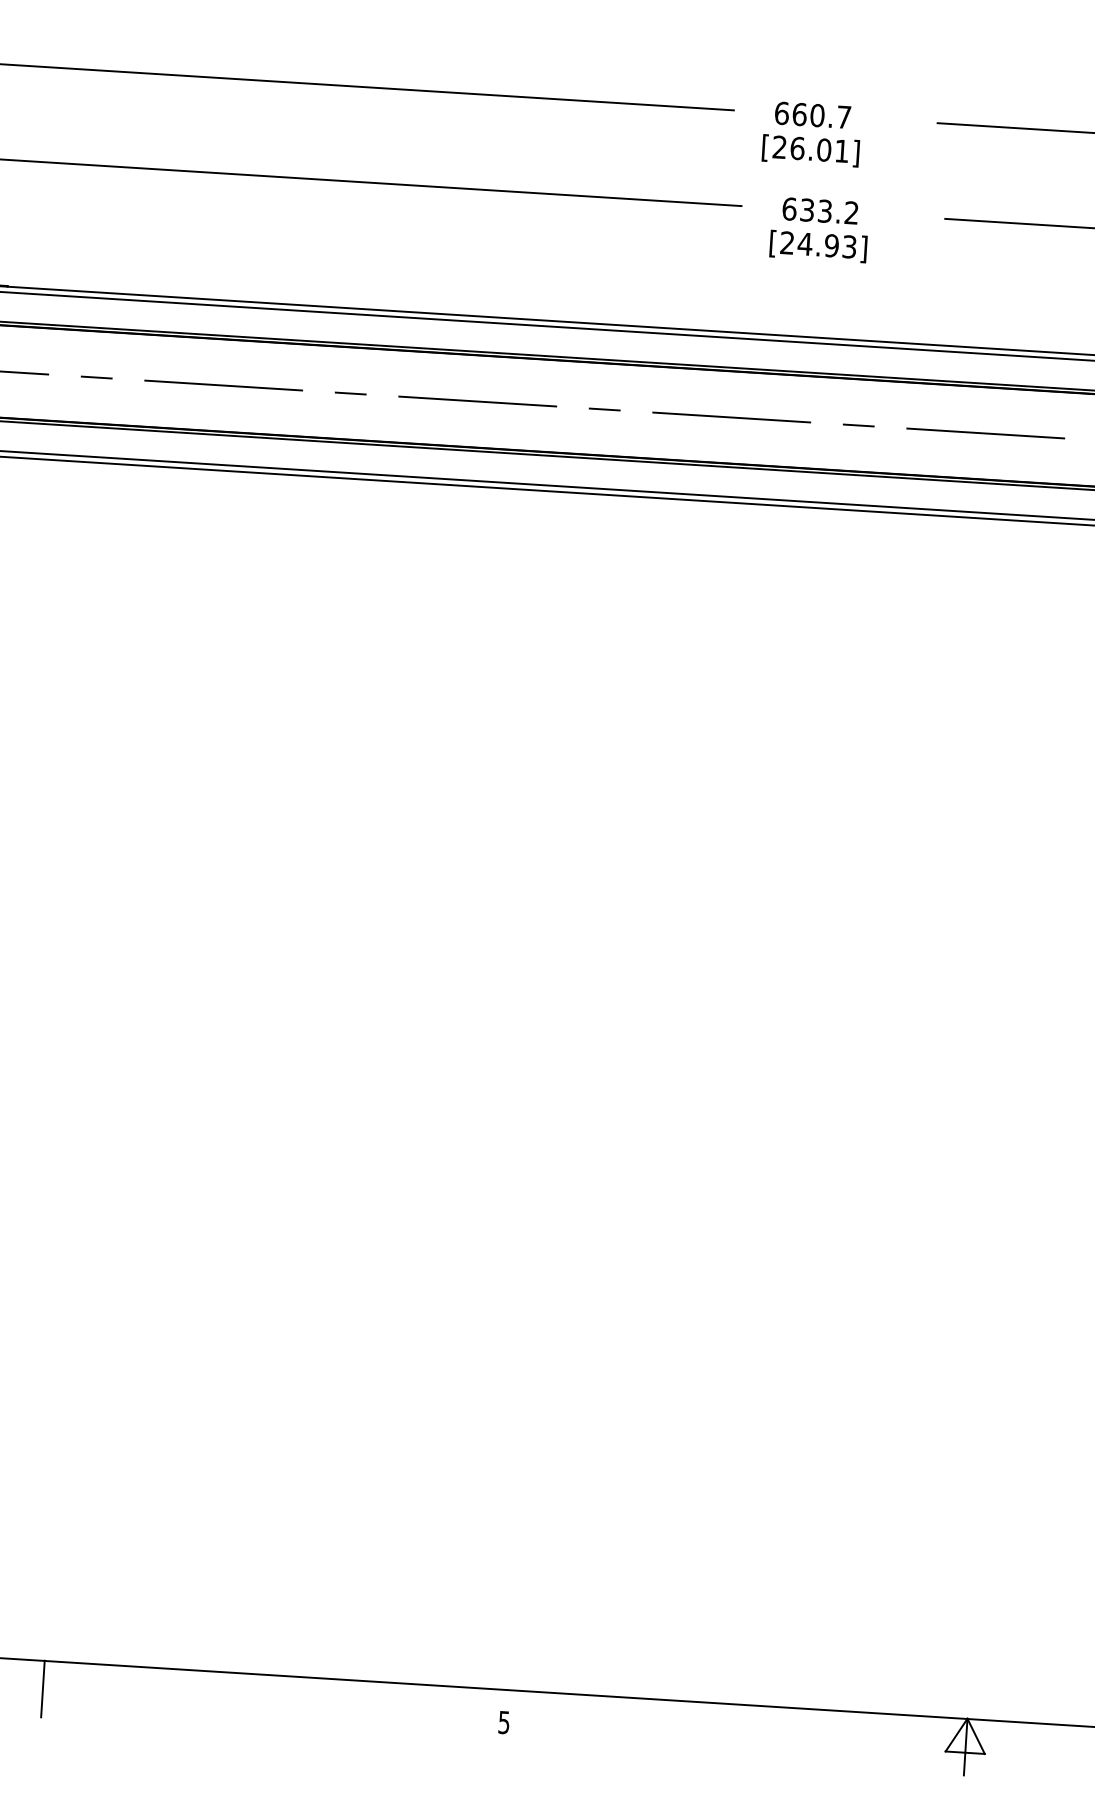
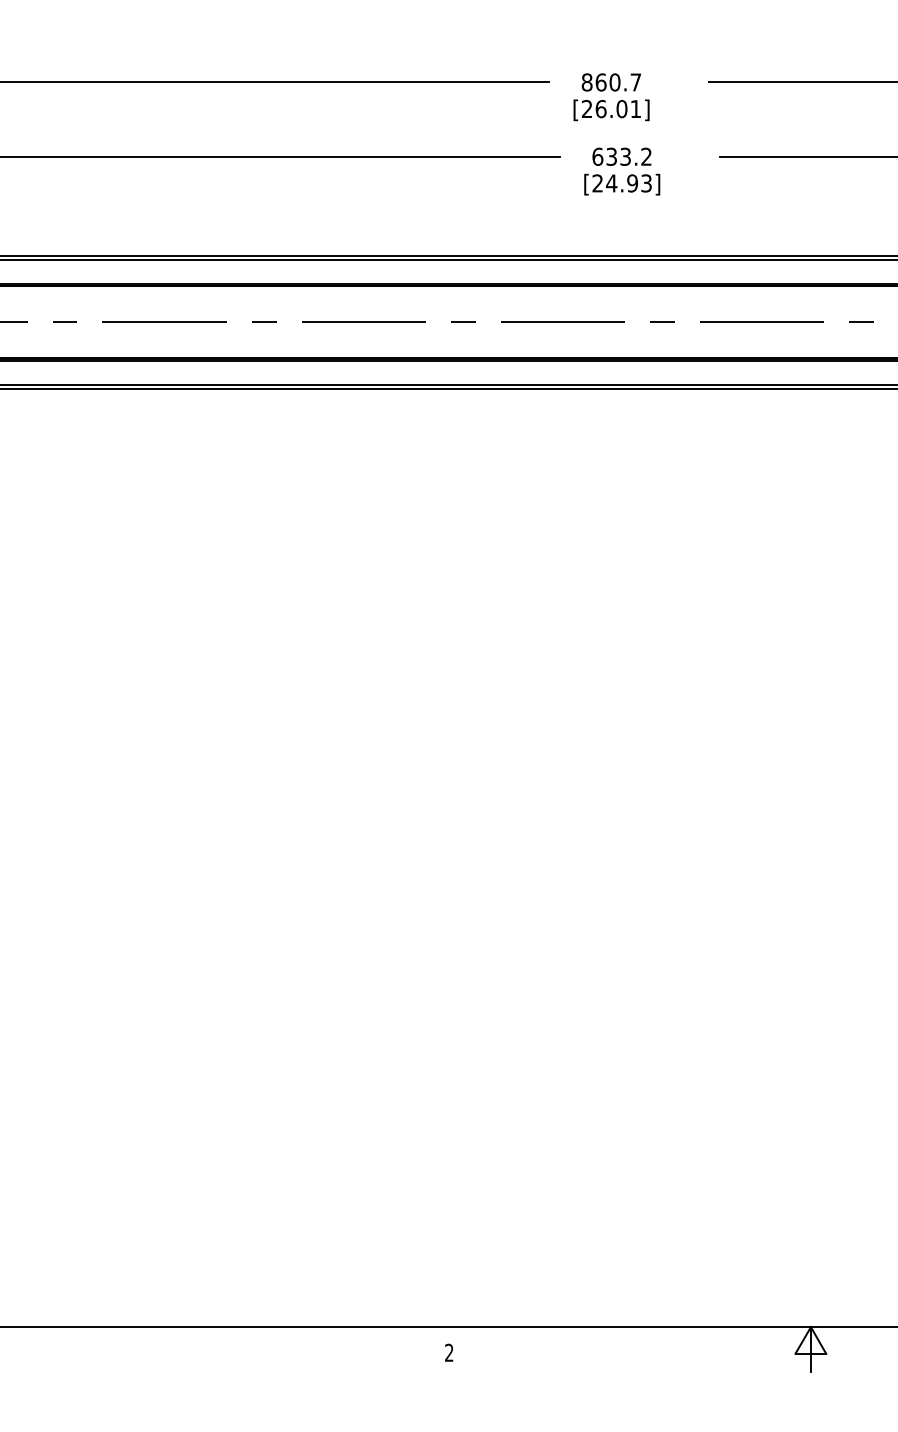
text: (781, 113) -> (586, 82), 660.7 -> 860.7
line: (43, 1689) -> (87, 1349), removed
text: (504, 1722) -> (449, 1352), 5 -> 2

